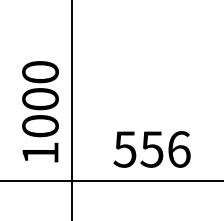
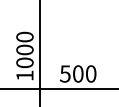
text: (165, 148) -> (84, 73), 556 -> 500

